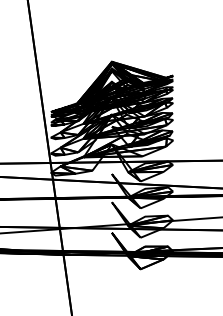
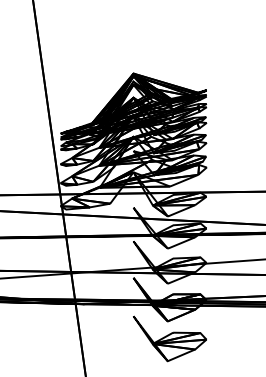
part: (142, 283) -> (169, 338), added

